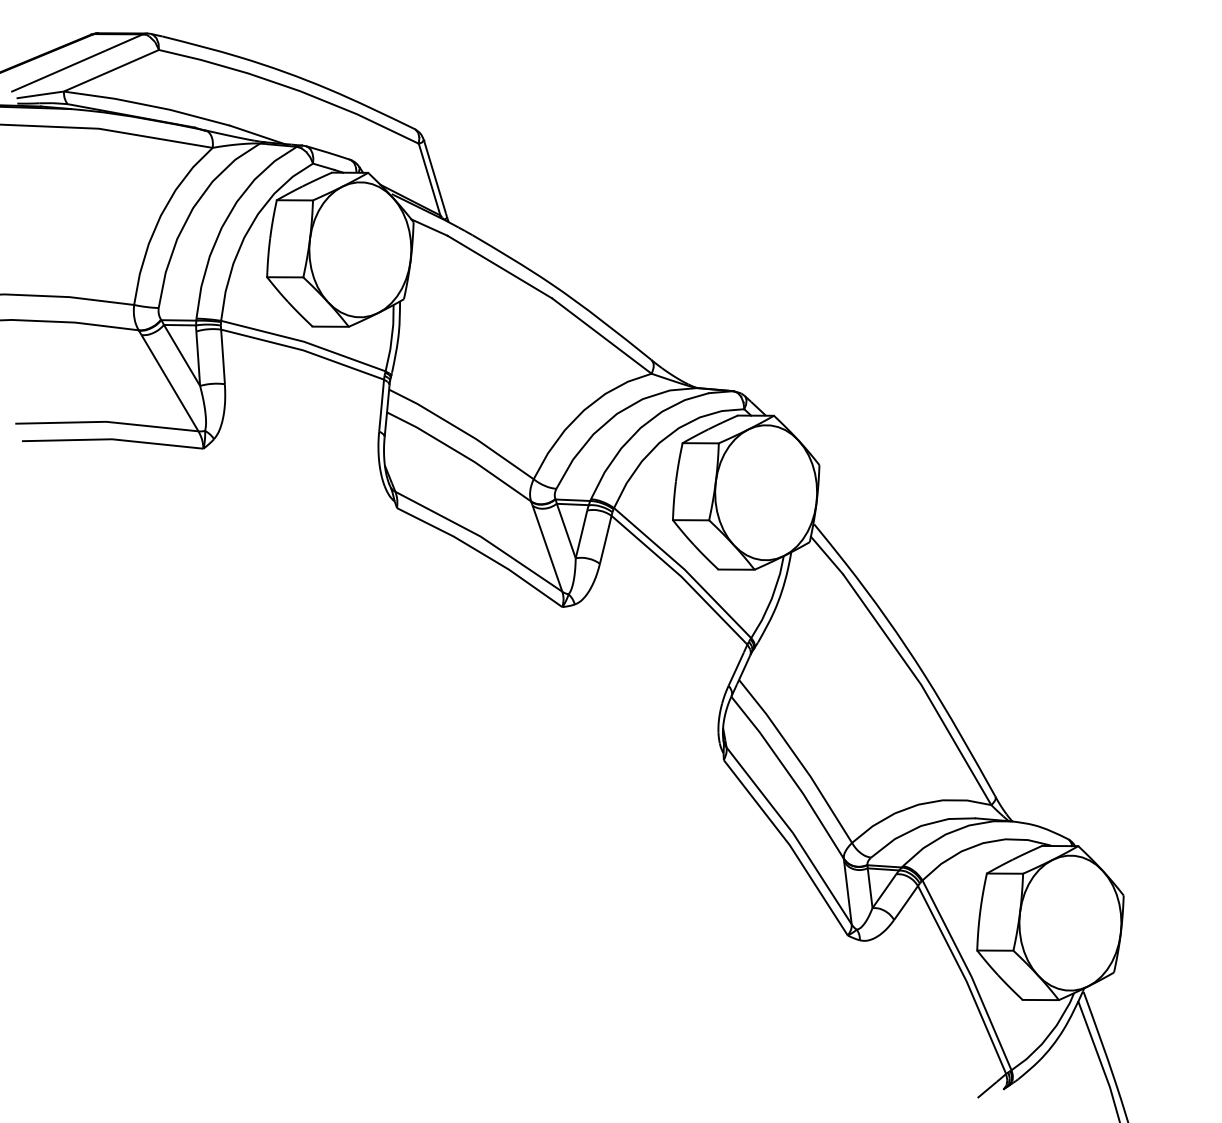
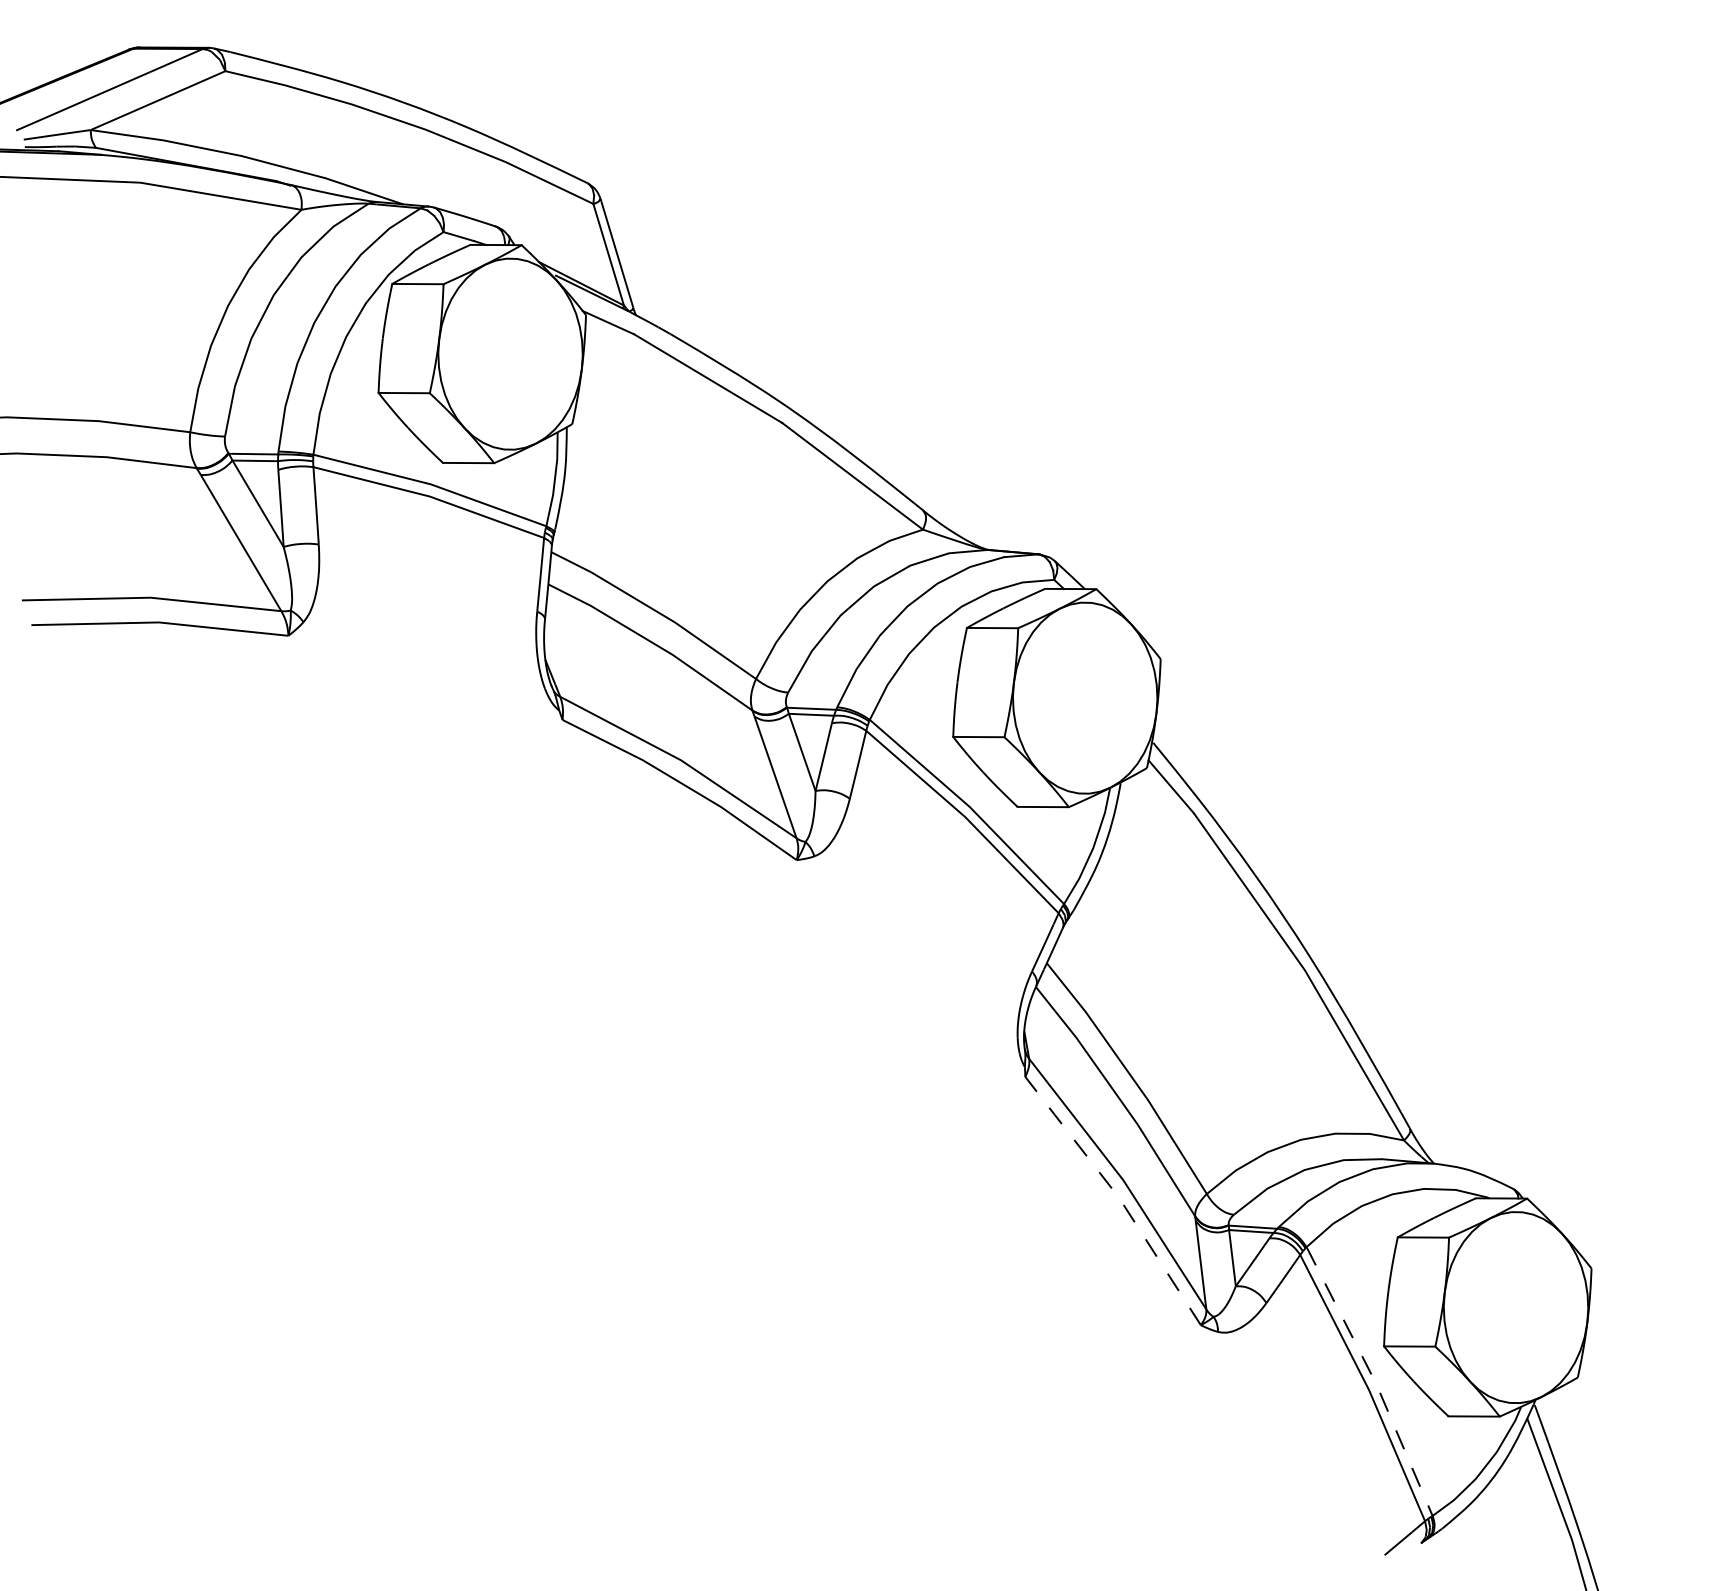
line: (789, 845) -> (1118, 1197), solid -> dashed
line: (970, 974) -> (1374, 1380), solid -> dashed

